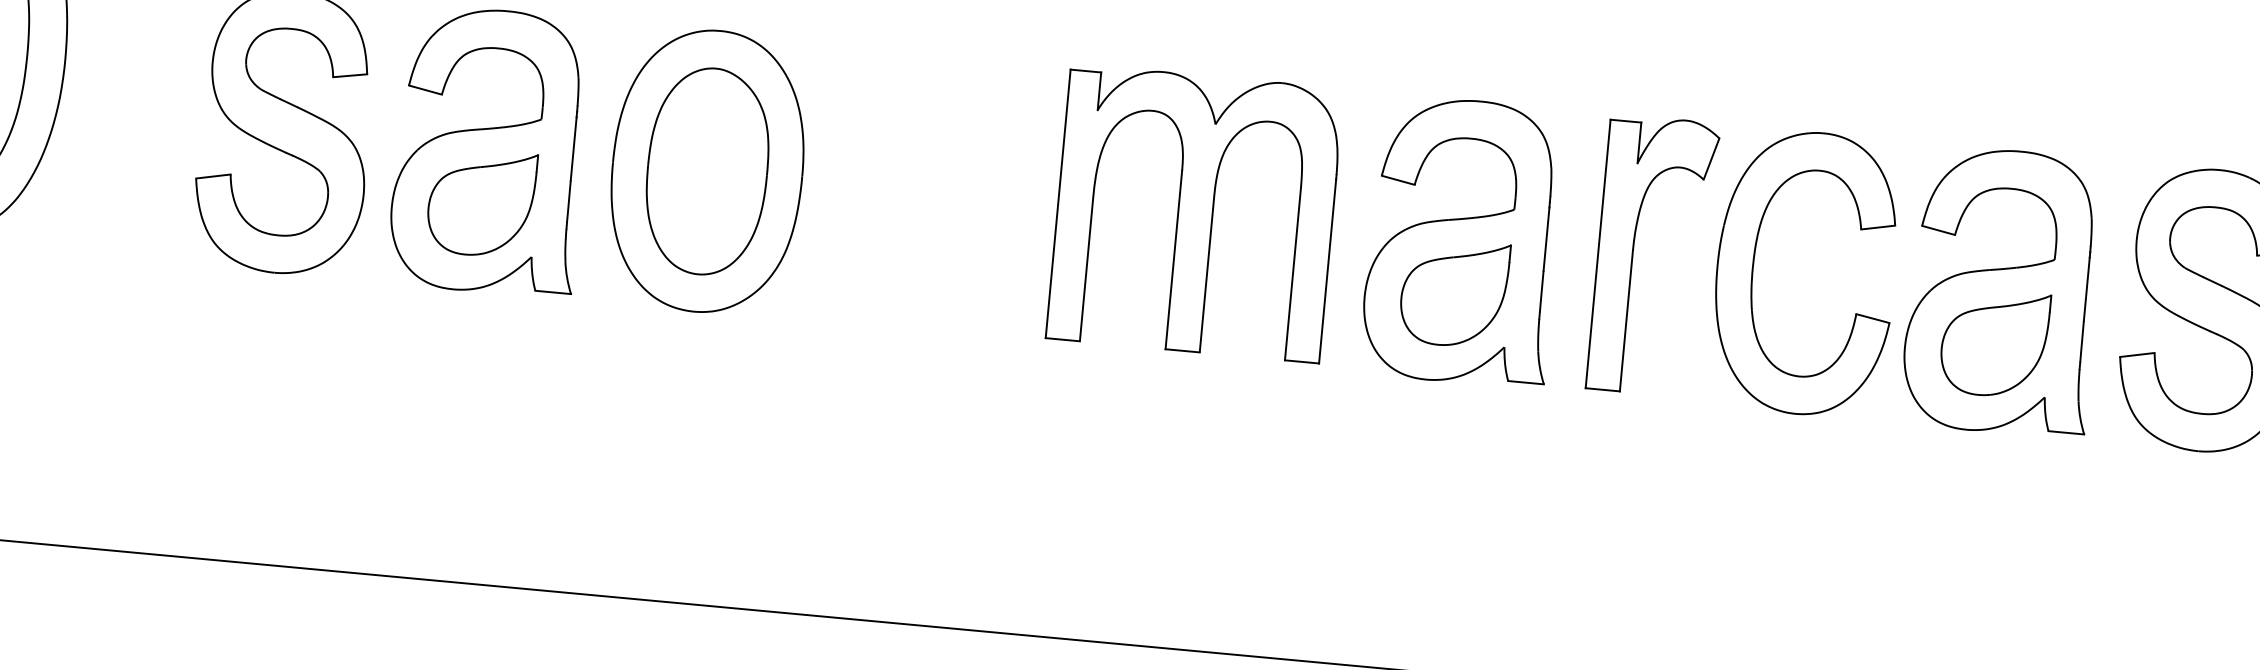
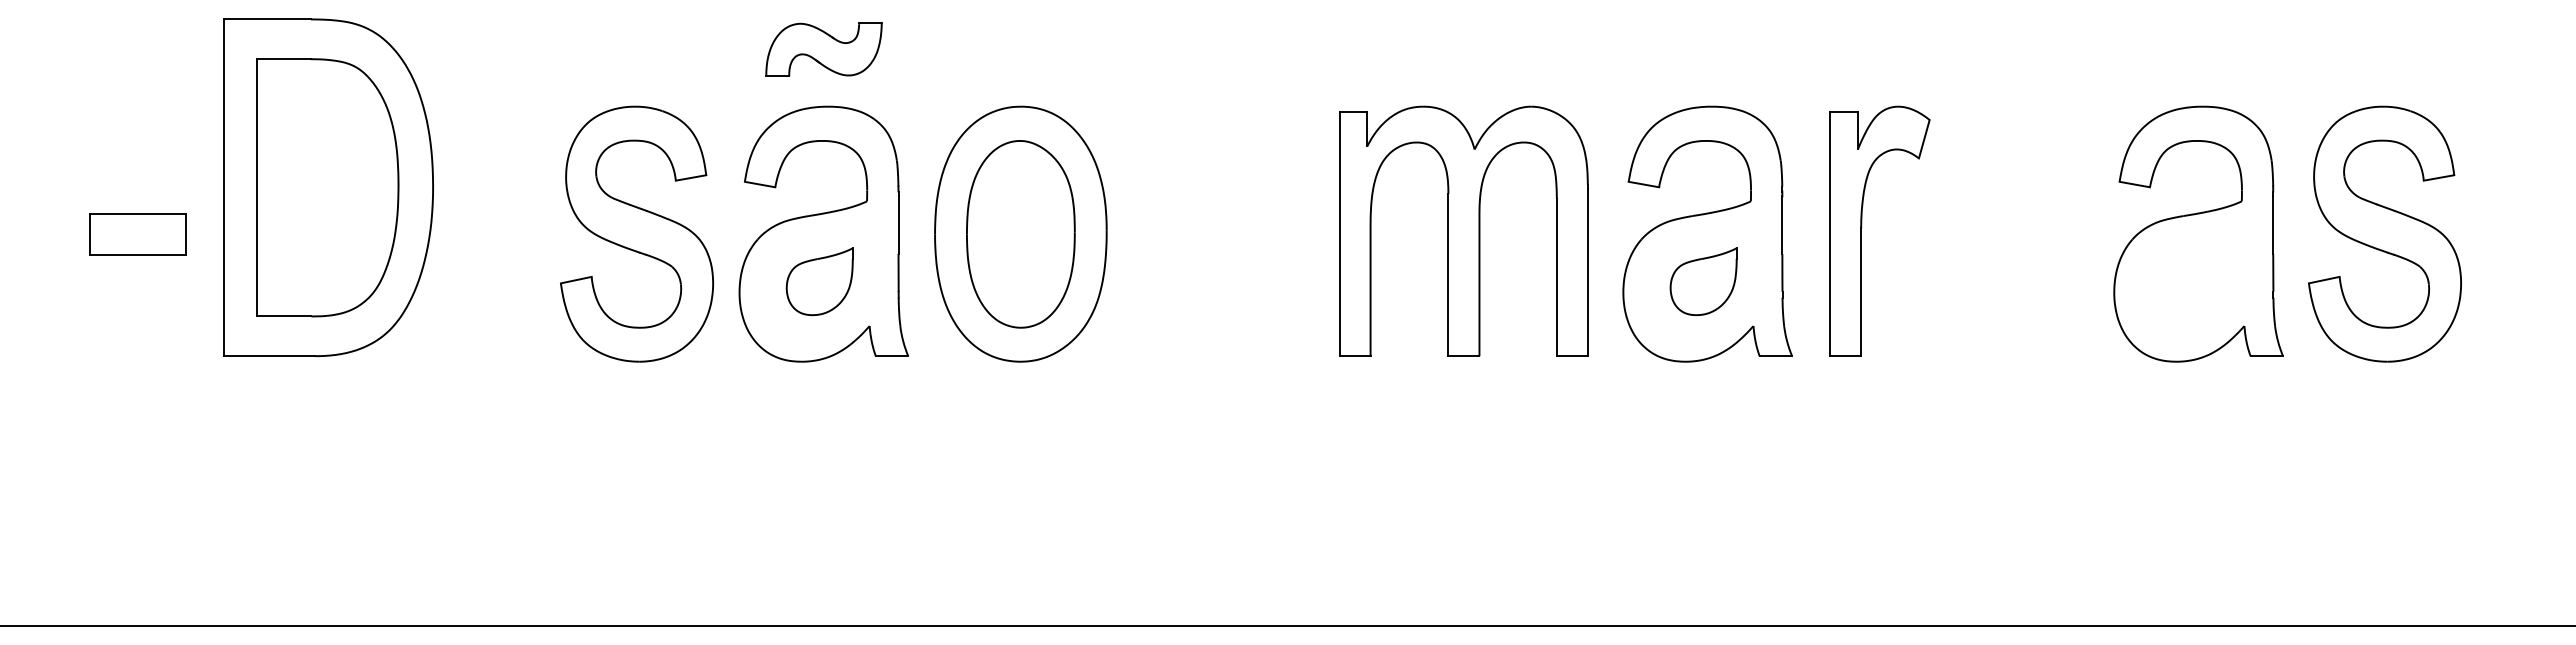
part: (480, 202) -> (819, 281), size x0.7
part: (1753, 267) -> (1971, 233), removed
part: (1453, 293) -> (1703, 281), size x0.7
part: (1994, 343) -> (2194, 281), removed

